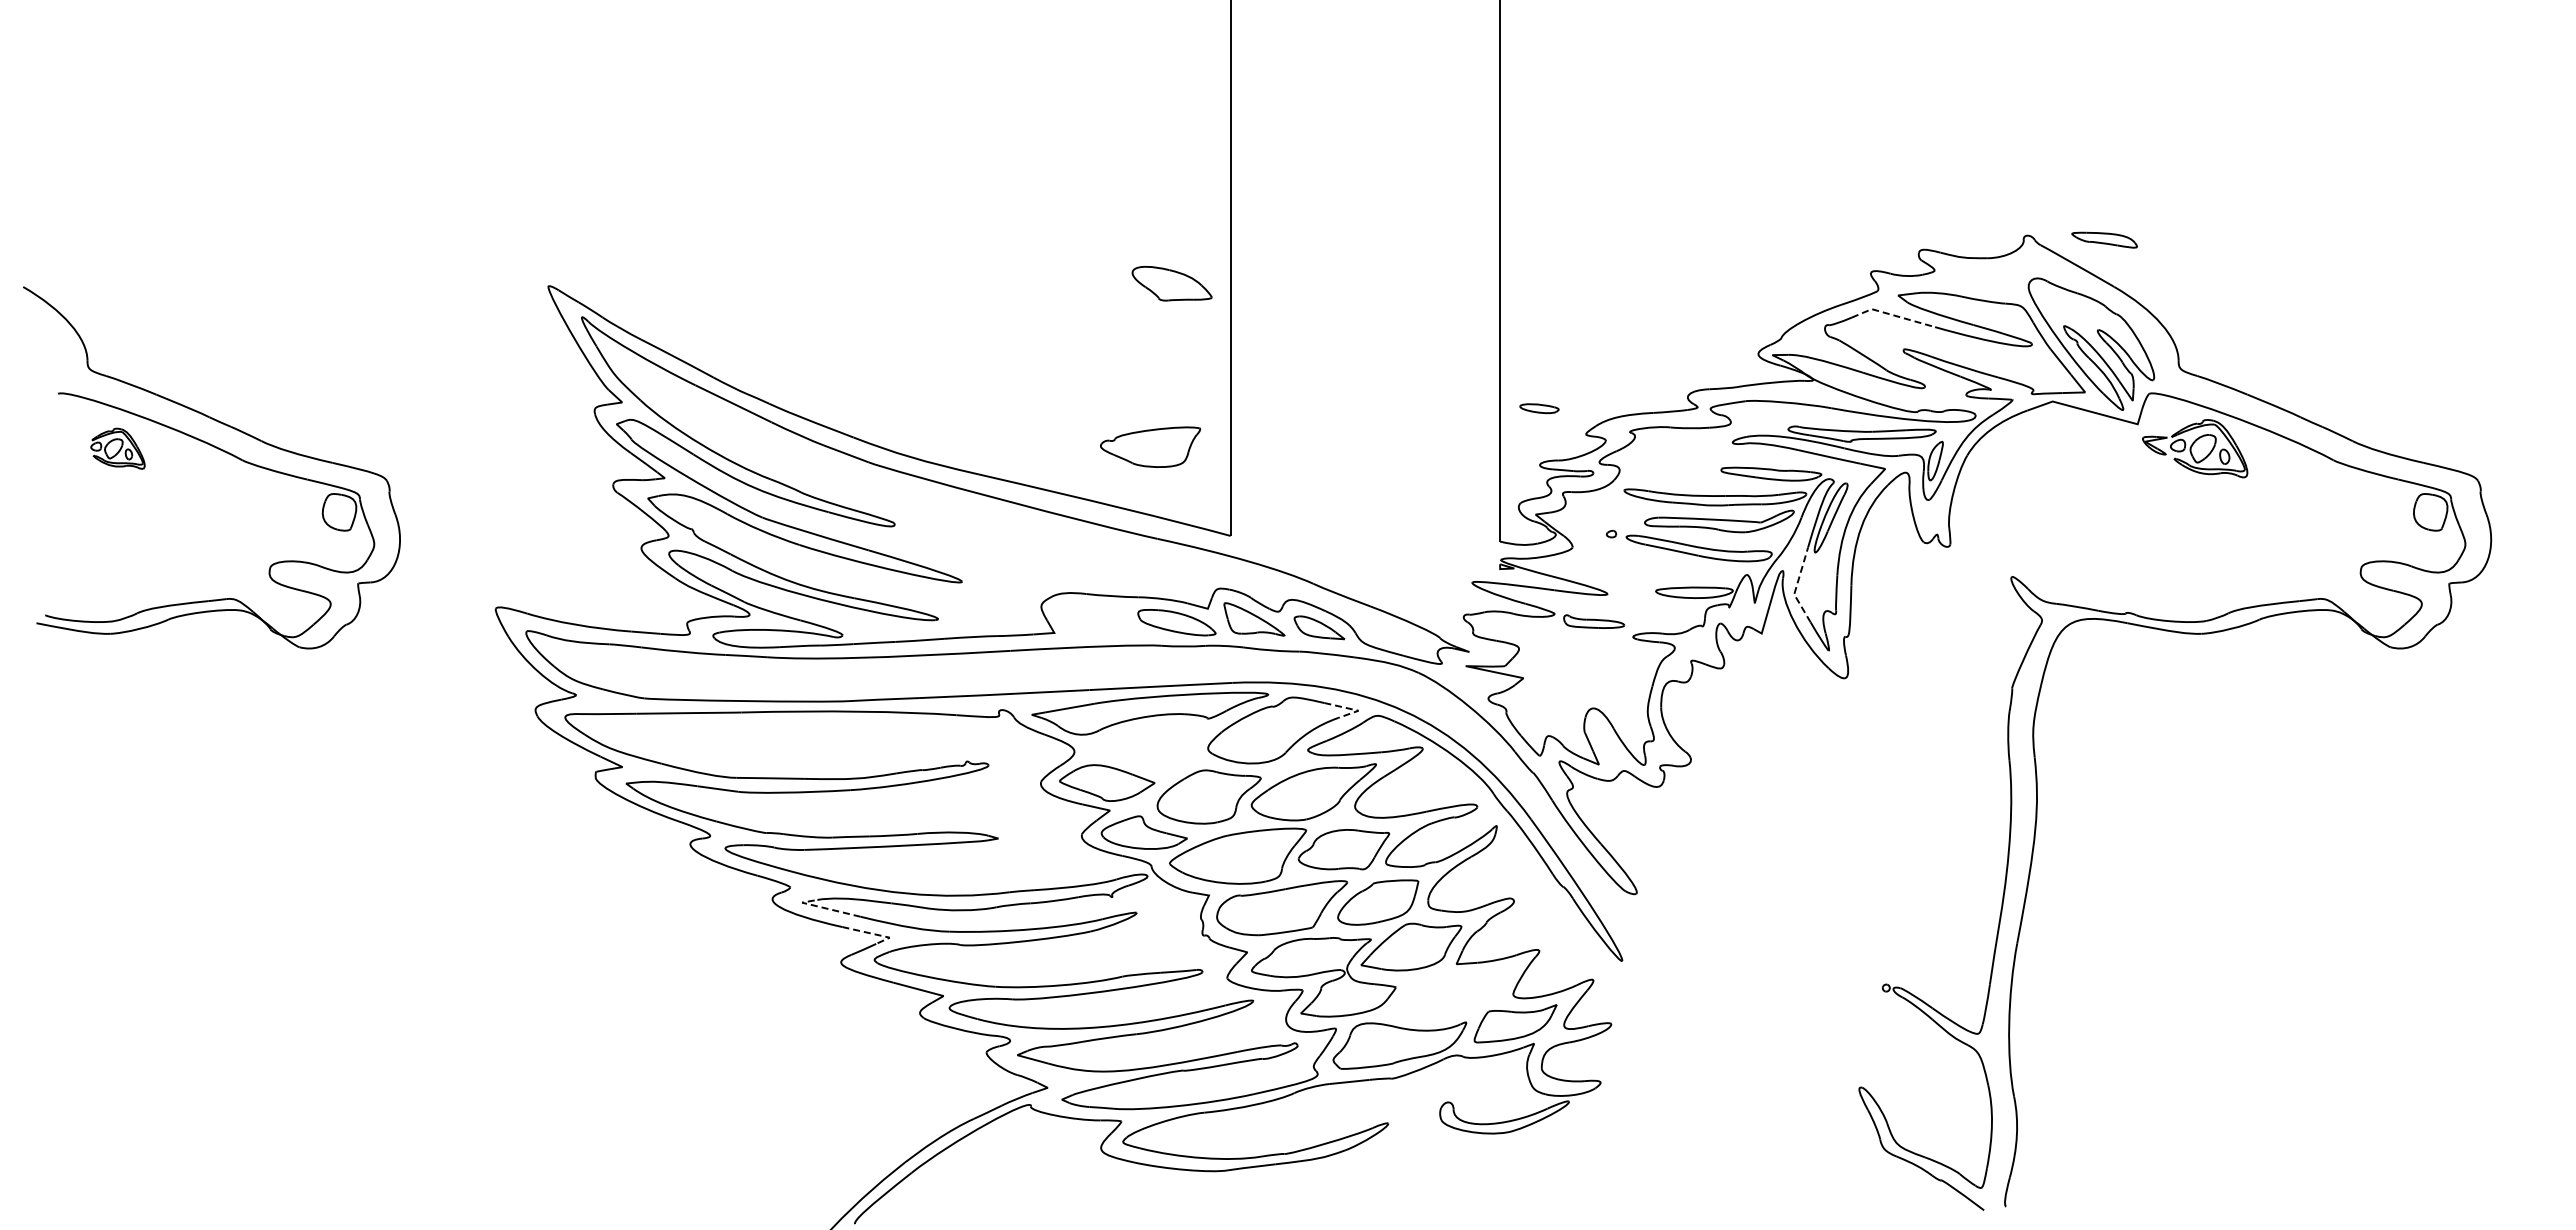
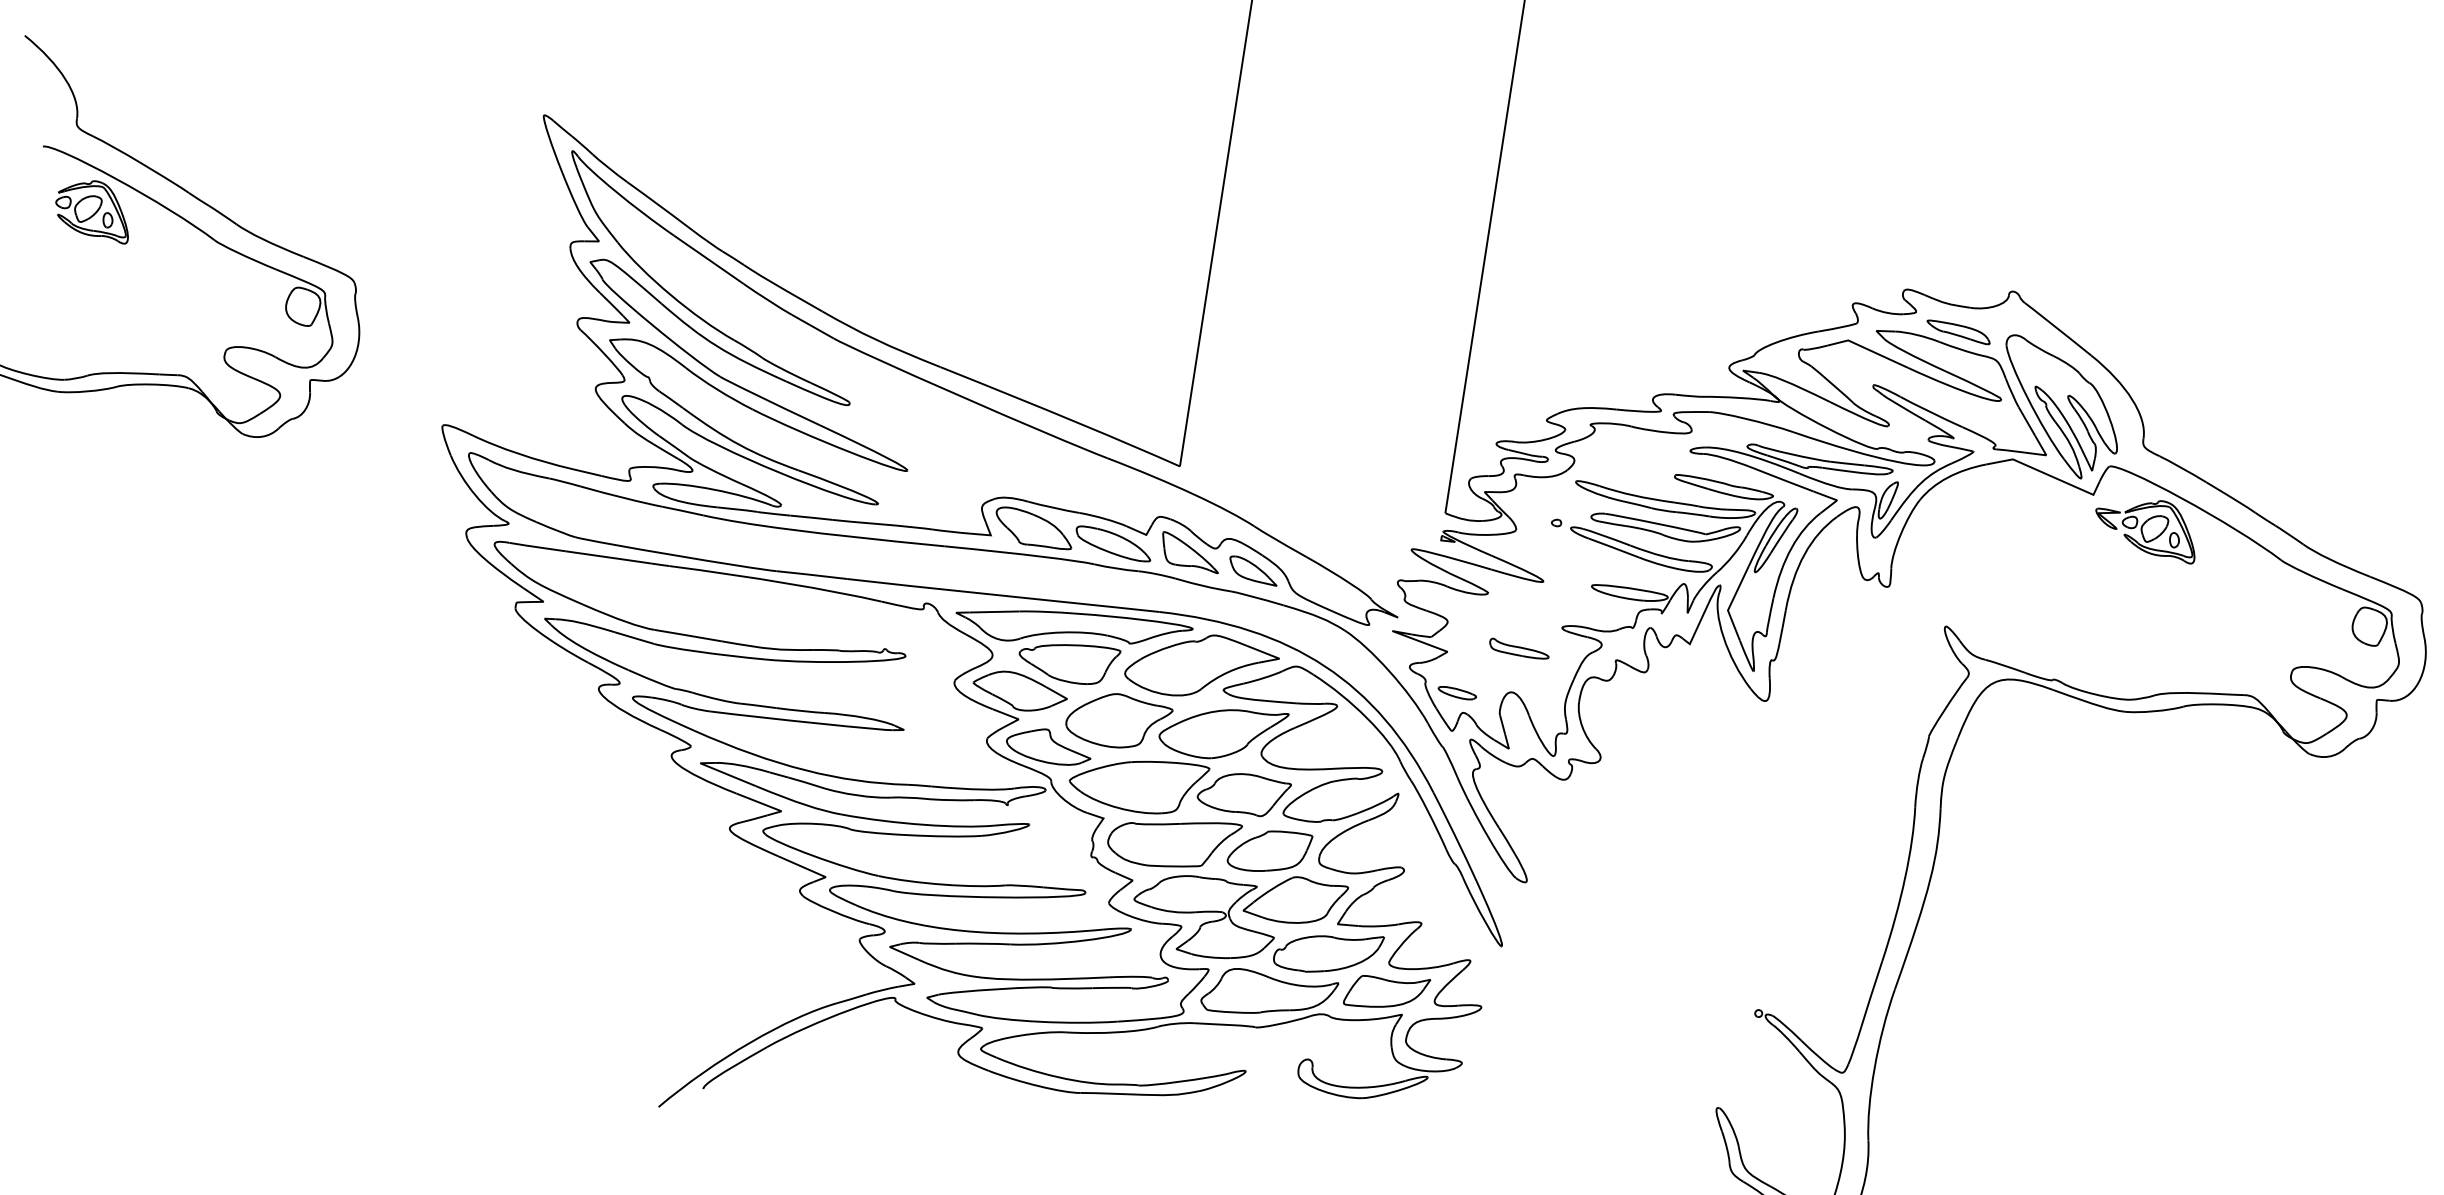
part: (2104, 239) -> (1958, 331), moved
part: (1171, 283) -> (1033, 528), moved
line: (1892, 315) -> (1867, 349), dashed -> solid
part: (1539, 408) -> (1457, 693), moved
part: (1150, 446) -> (1068, 661), moved
part: (117, 448) -> (93, 209), size x1.43
line: (1796, 586) -> (1731, 602), dashed -> solid
part: (1594, 621) -> (1519, 649), moved
line: (1352, 709) -> (1273, 656), dashed -> solid
line: (823, 907) -> (720, 771), dashed -> solid
line: (874, 934) -> (767, 805), dashed -> solid
part: (1451, 992) -> (1328, 951), added

